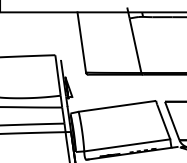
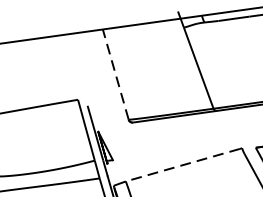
line: (81, 41) -> (115, 73), solid -> dashed
line: (116, 106) -> (182, 165), solid -> dashed

